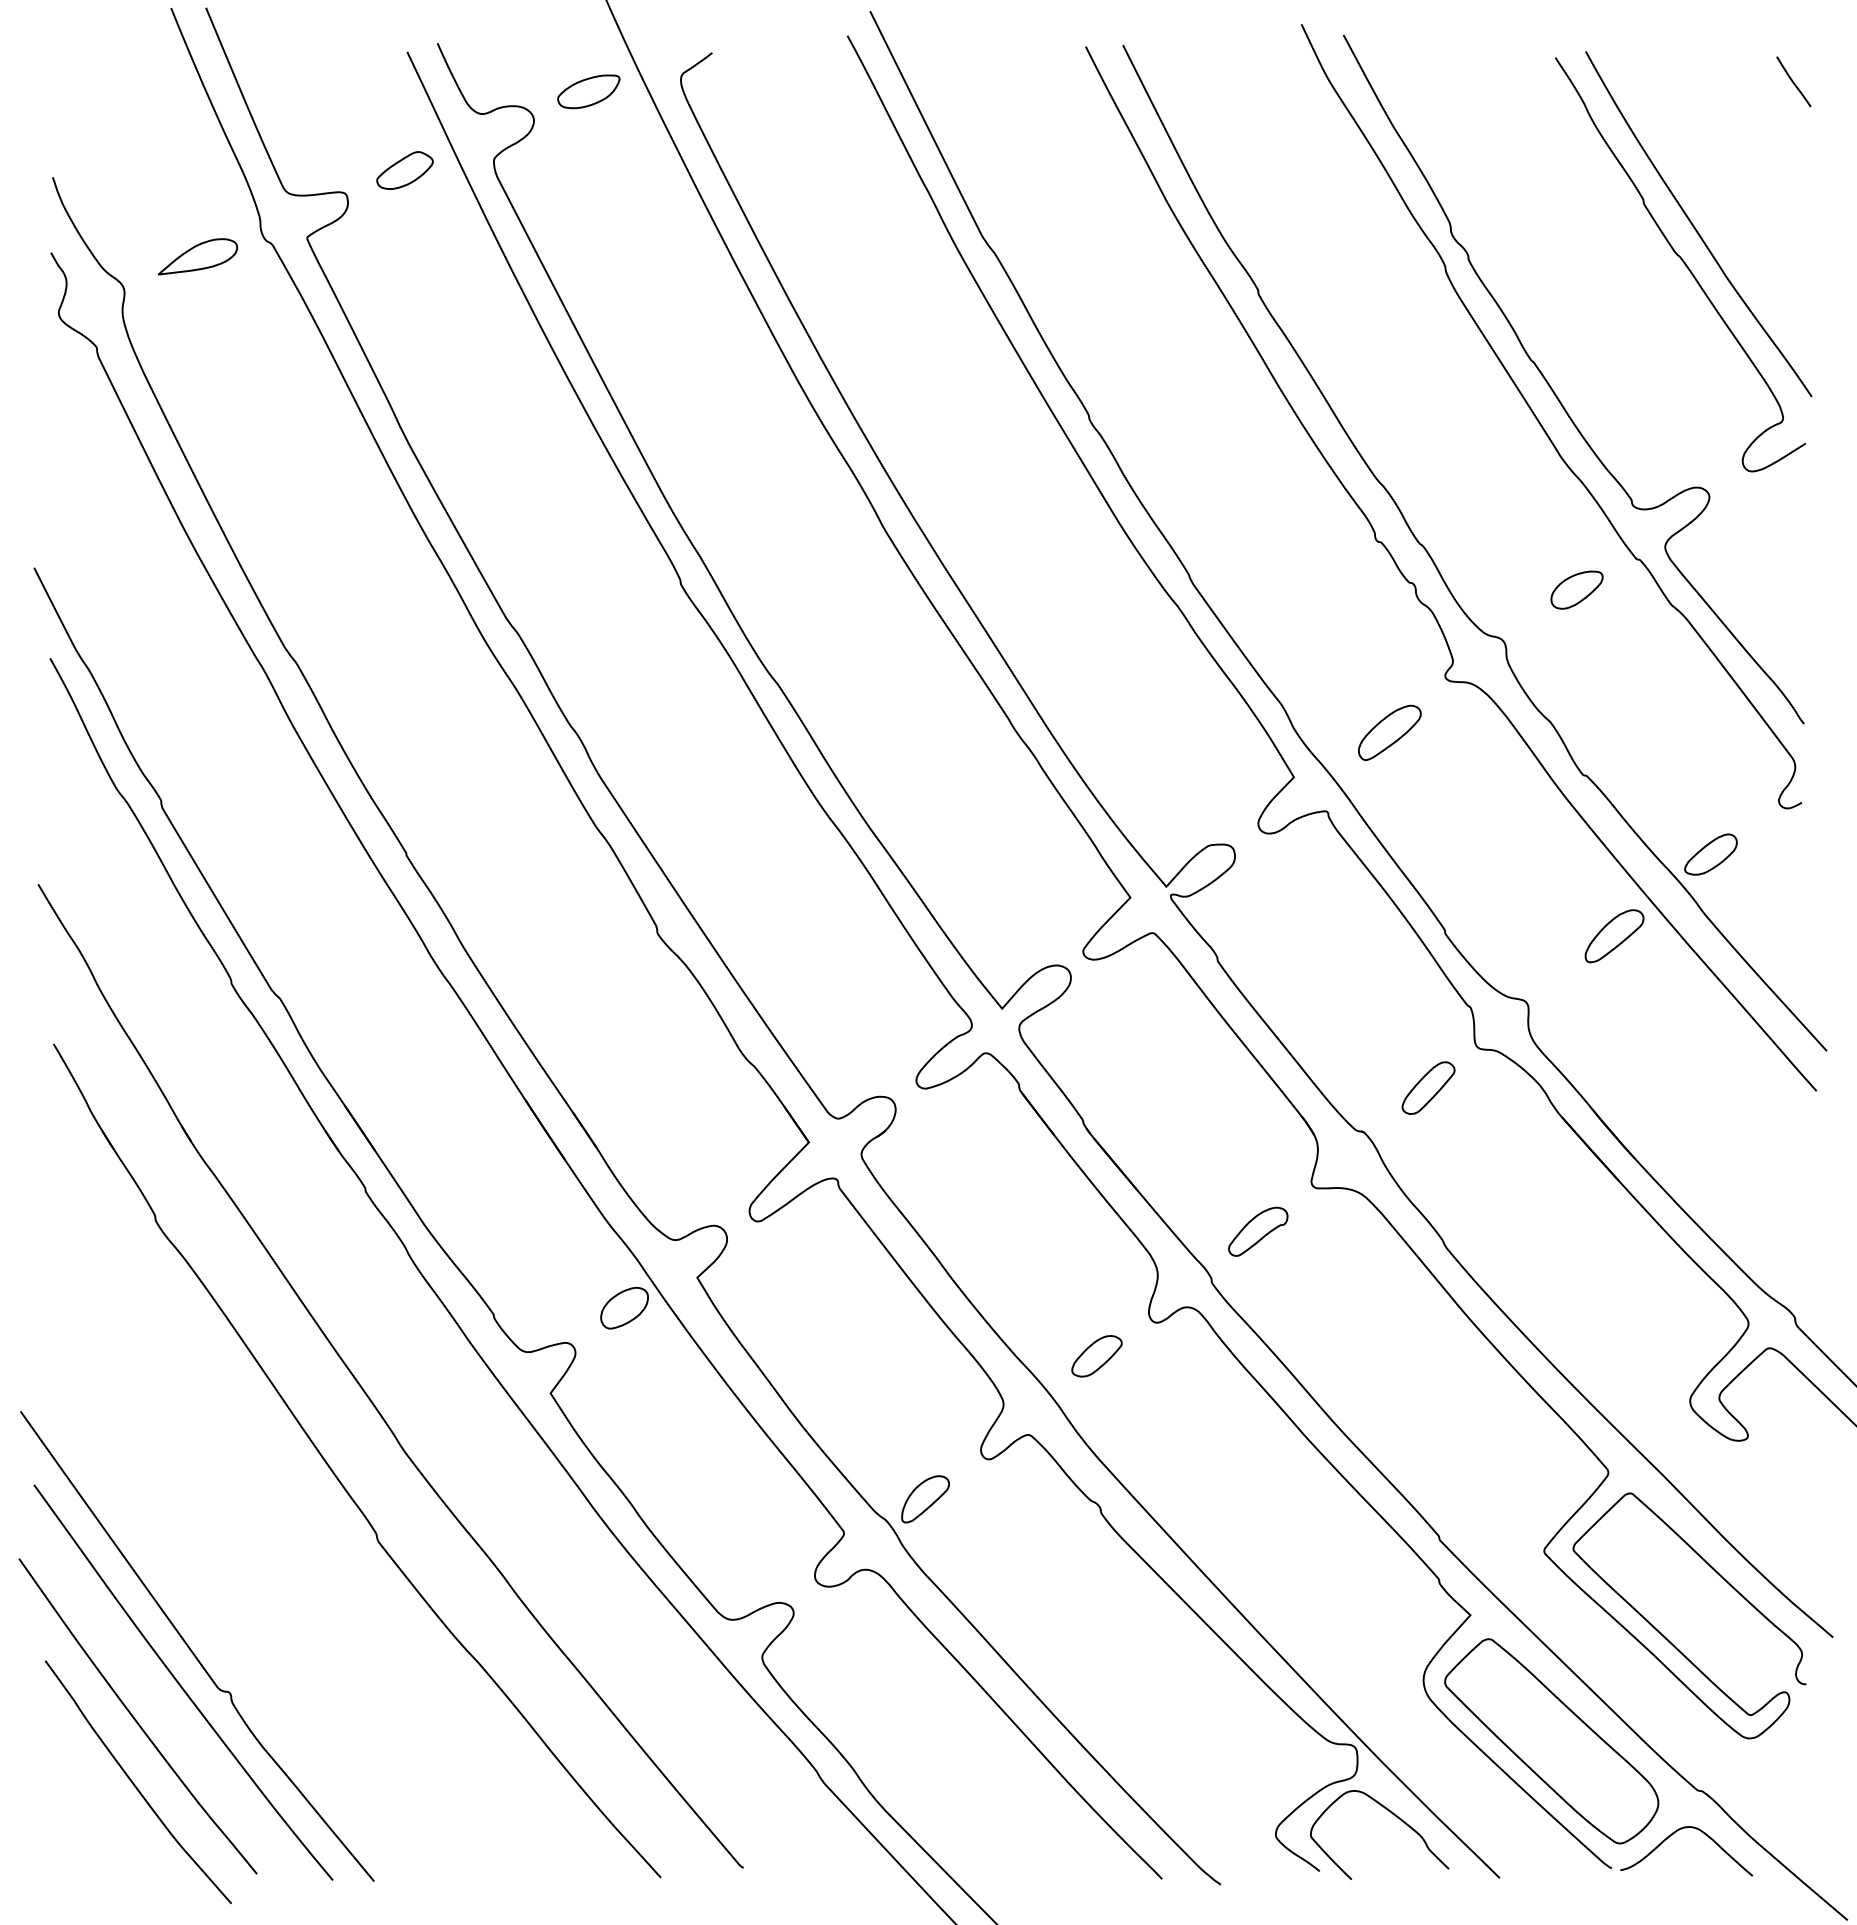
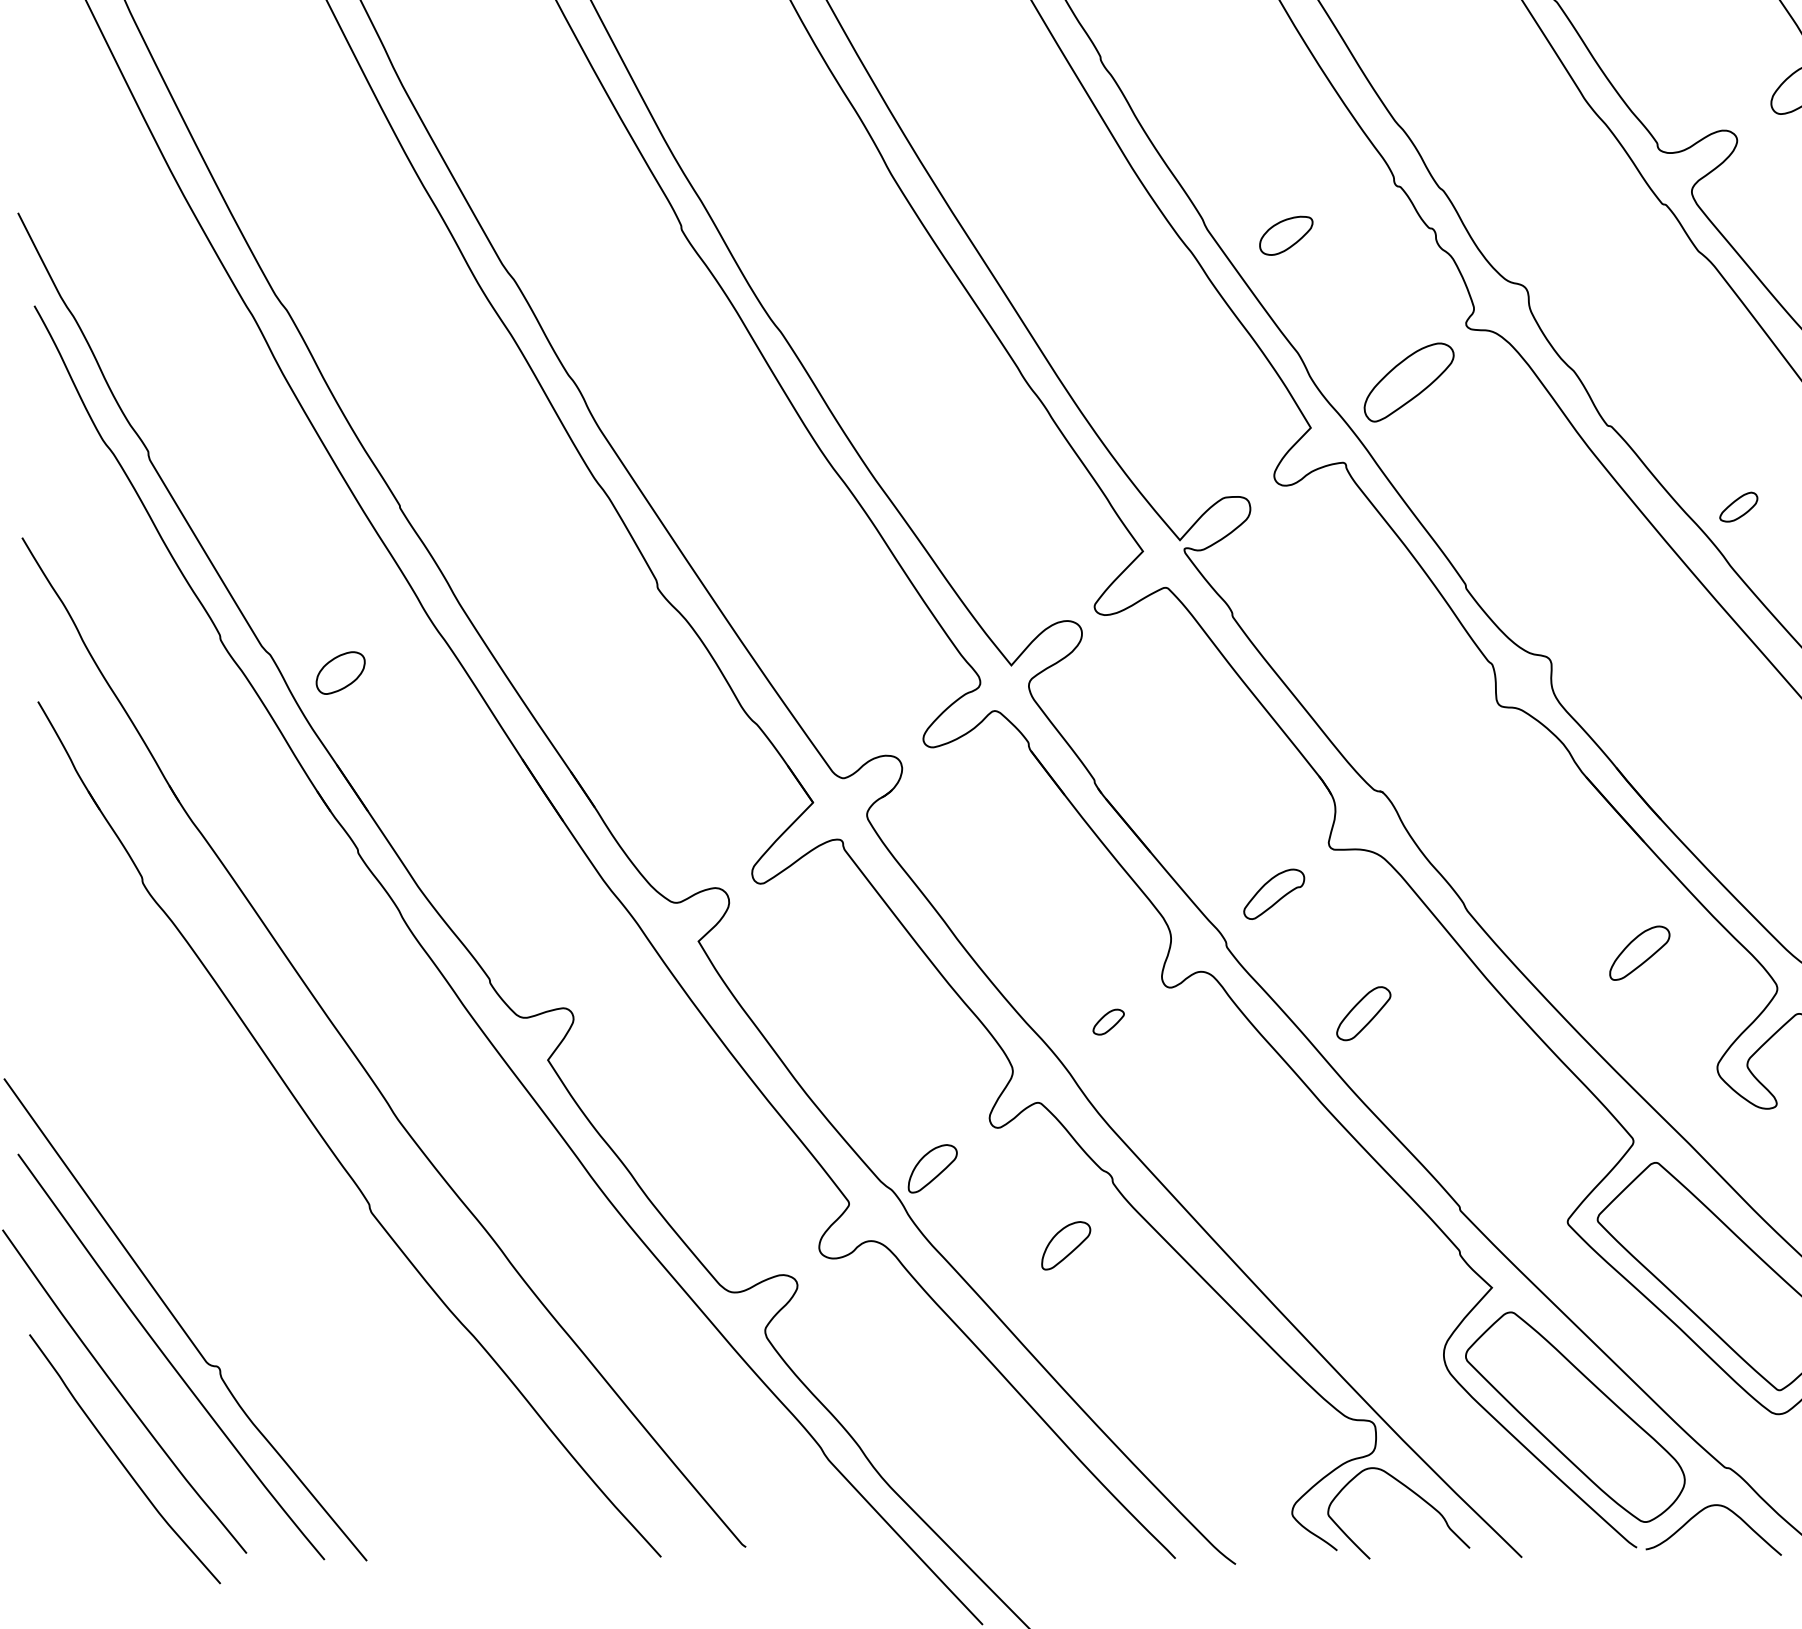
part: (1576, 589) -> (1285, 235), moved
part: (1389, 732) -> (1408, 381), size x1.4
part: (1710, 854) -> (1738, 507), size x0.7
part: (1614, 936) -> (1639, 953), moved
part: (1428, 1087) -> (1363, 1013), moved
part: (624, 1308) -> (340, 673), moved
part: (1096, 1356) -> (1108, 1022), size x0.6
part: (1055, 1574) -> (1066, 1245), added

